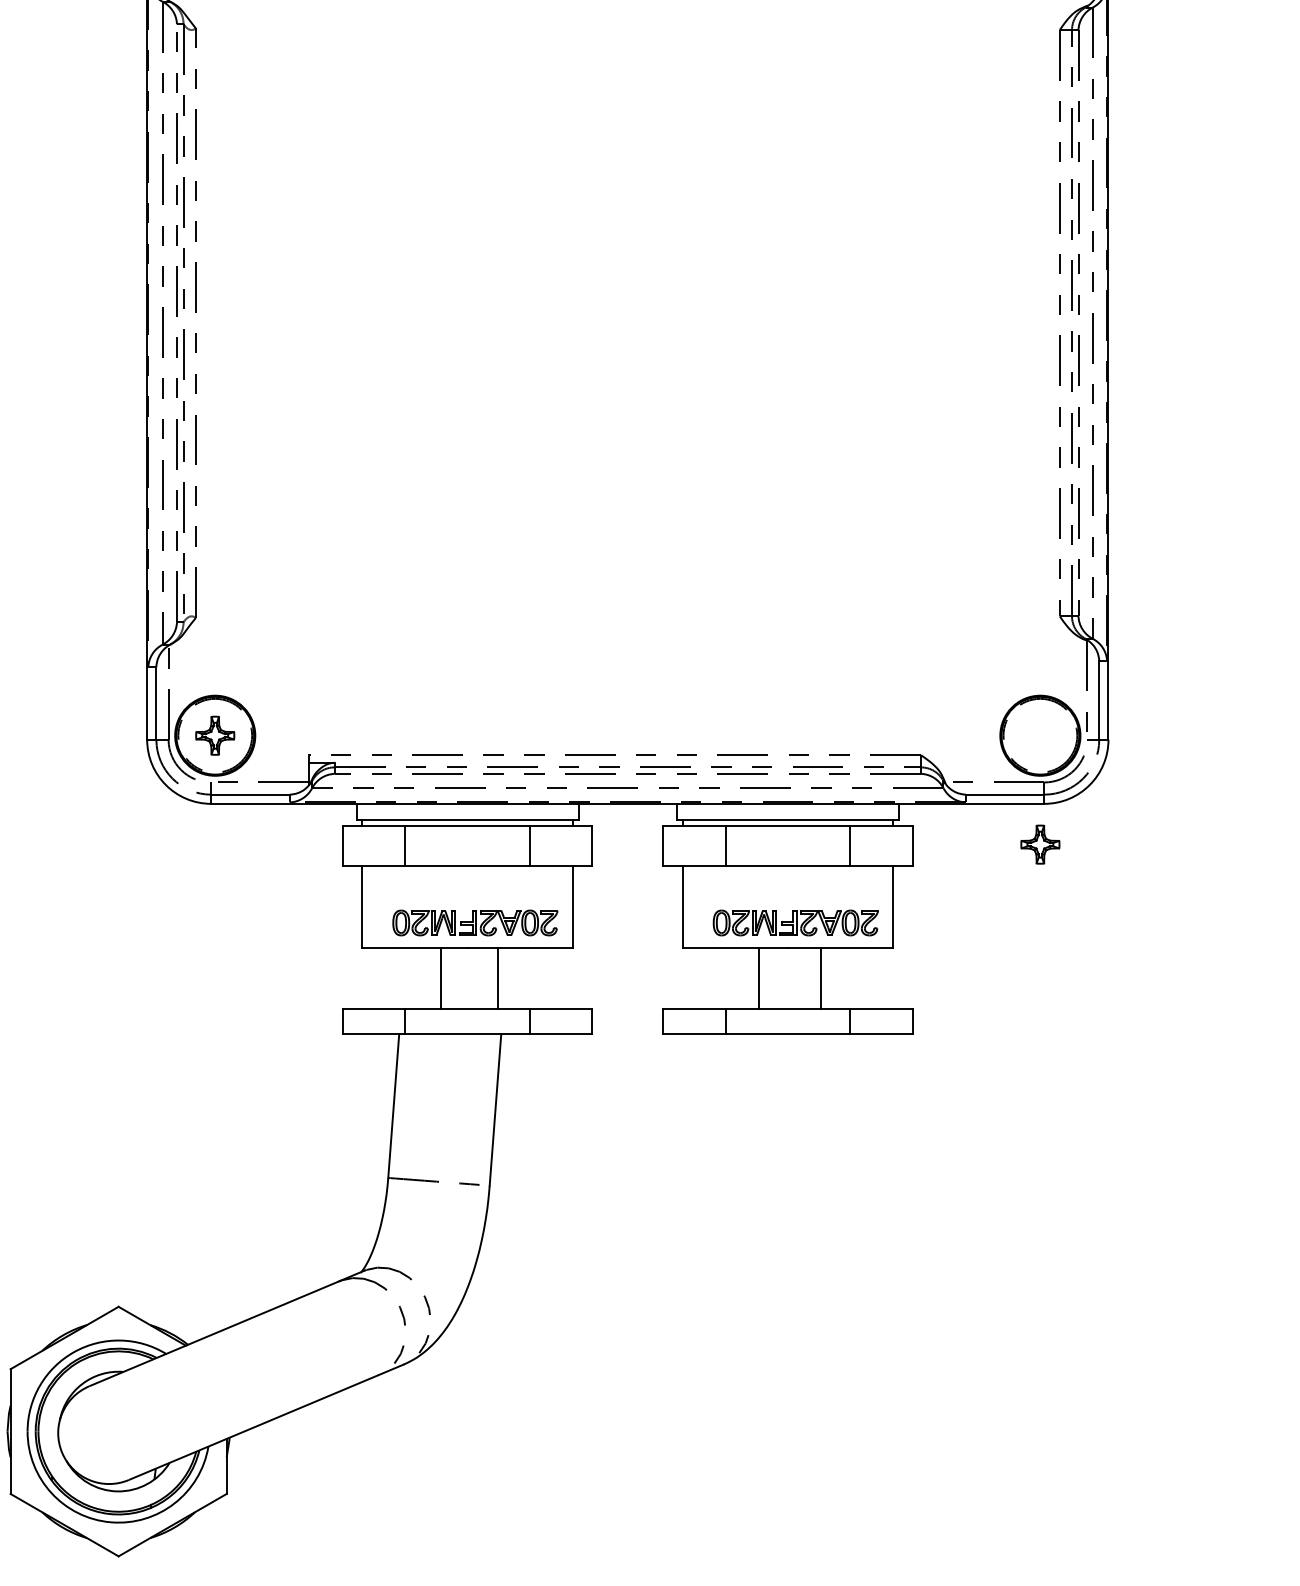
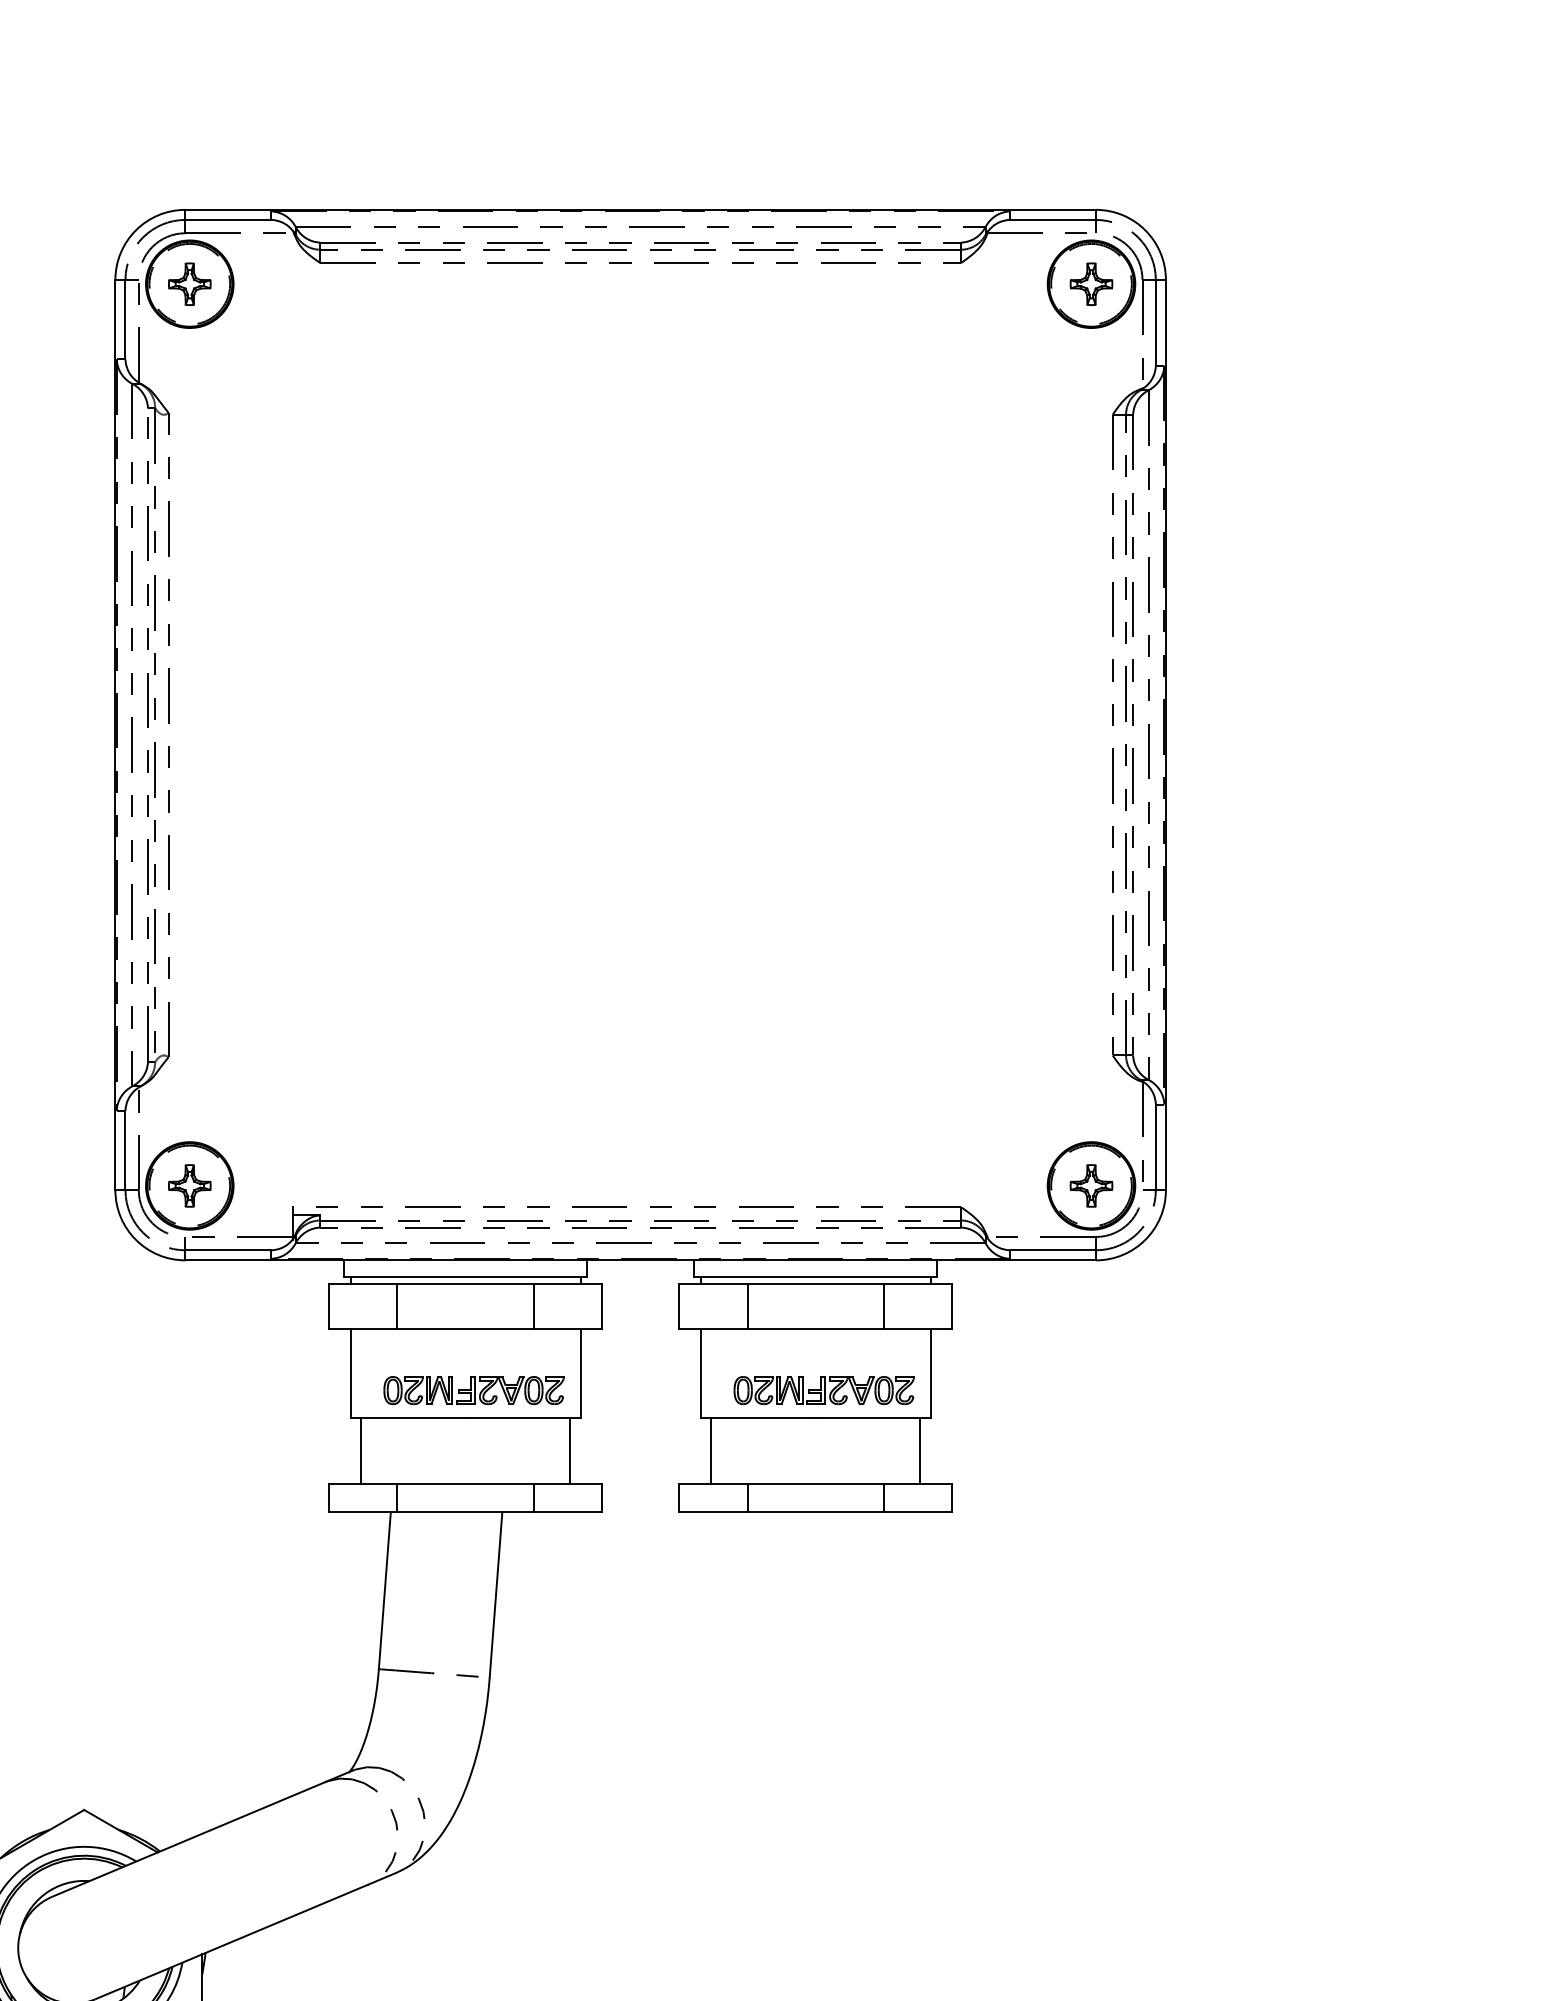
part: (1040, 844) -> (1091, 1185), moved
line: (441, 977) -> (361, 1450), moved
line: (498, 977) -> (570, 1450), moved
line: (759, 977) -> (711, 1450), moved
line: (821, 977) -> (920, 1450), moved

